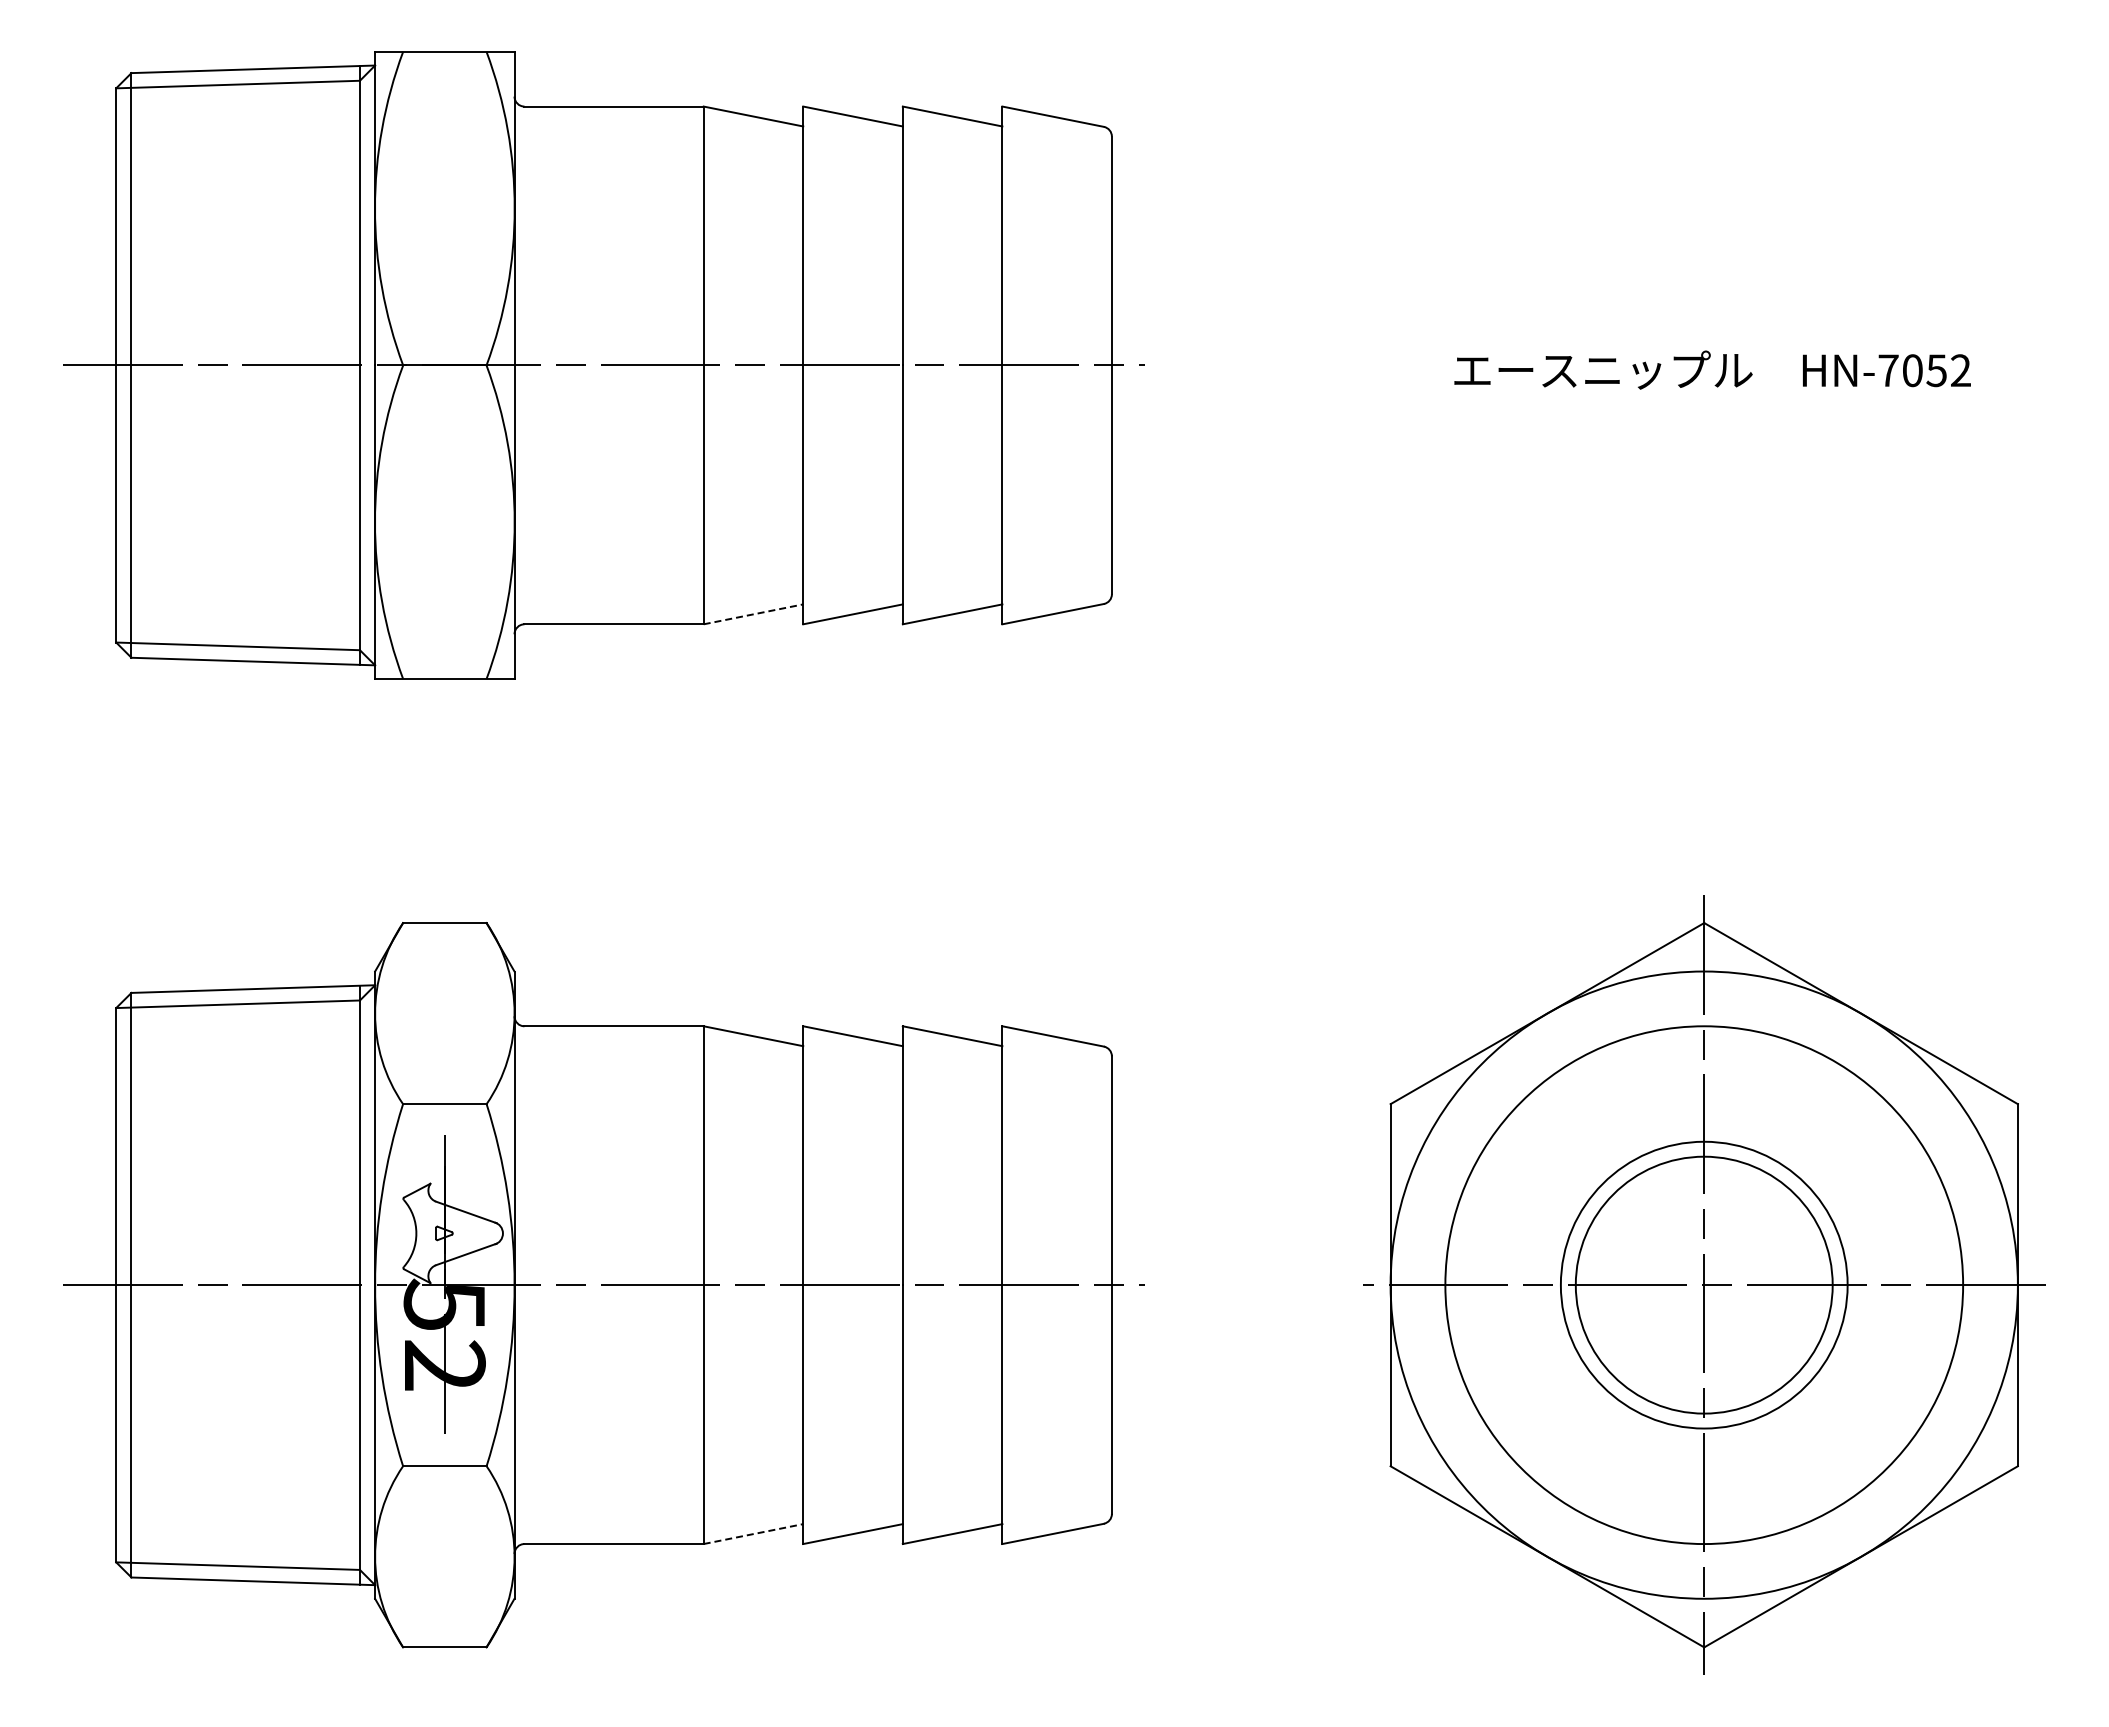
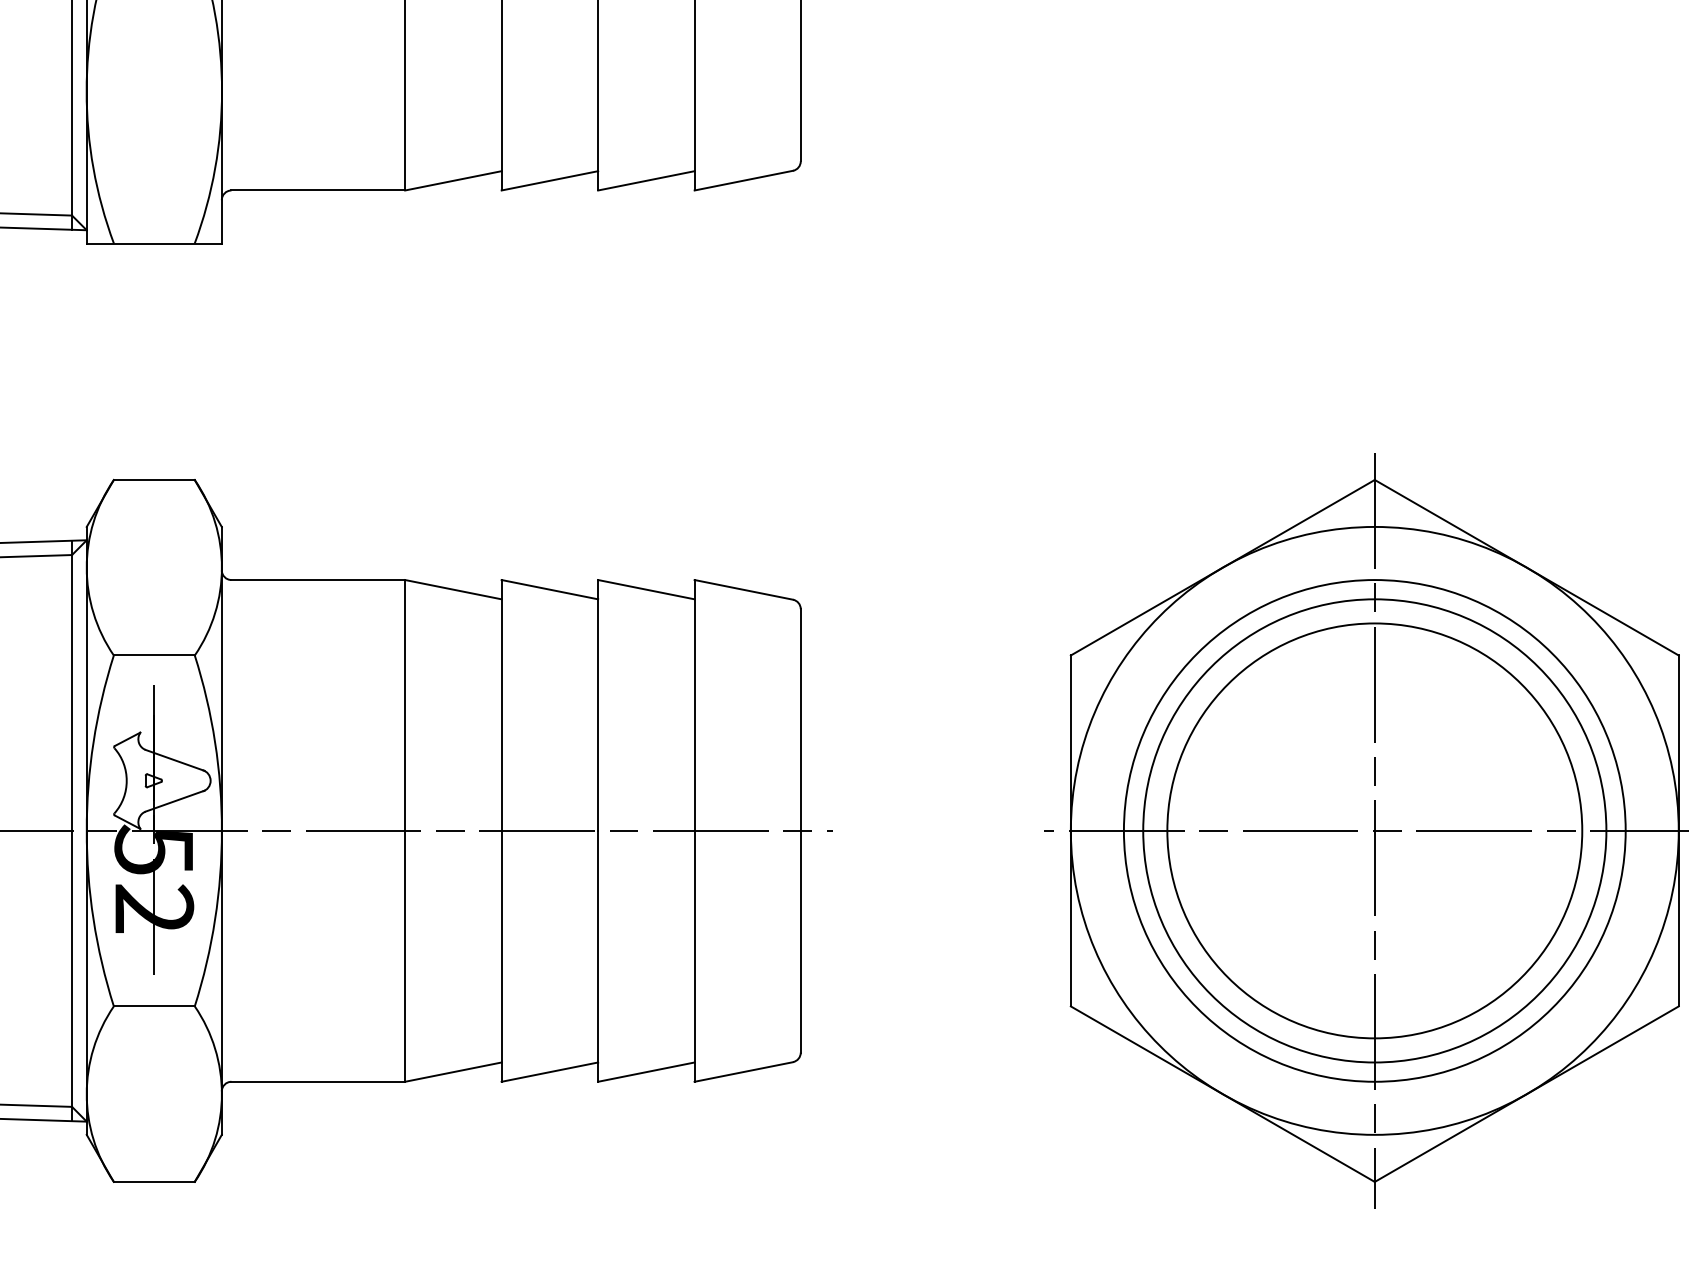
line: (753, 614) -> (453, 180), dashed -> solid
circle: (1704, 1285) -> (1375, 831), size x1.67
circle: (1704, 1285) -> (1375, 831), size x1.67
line: (753, 1534) -> (453, 1072), dashed -> solid

